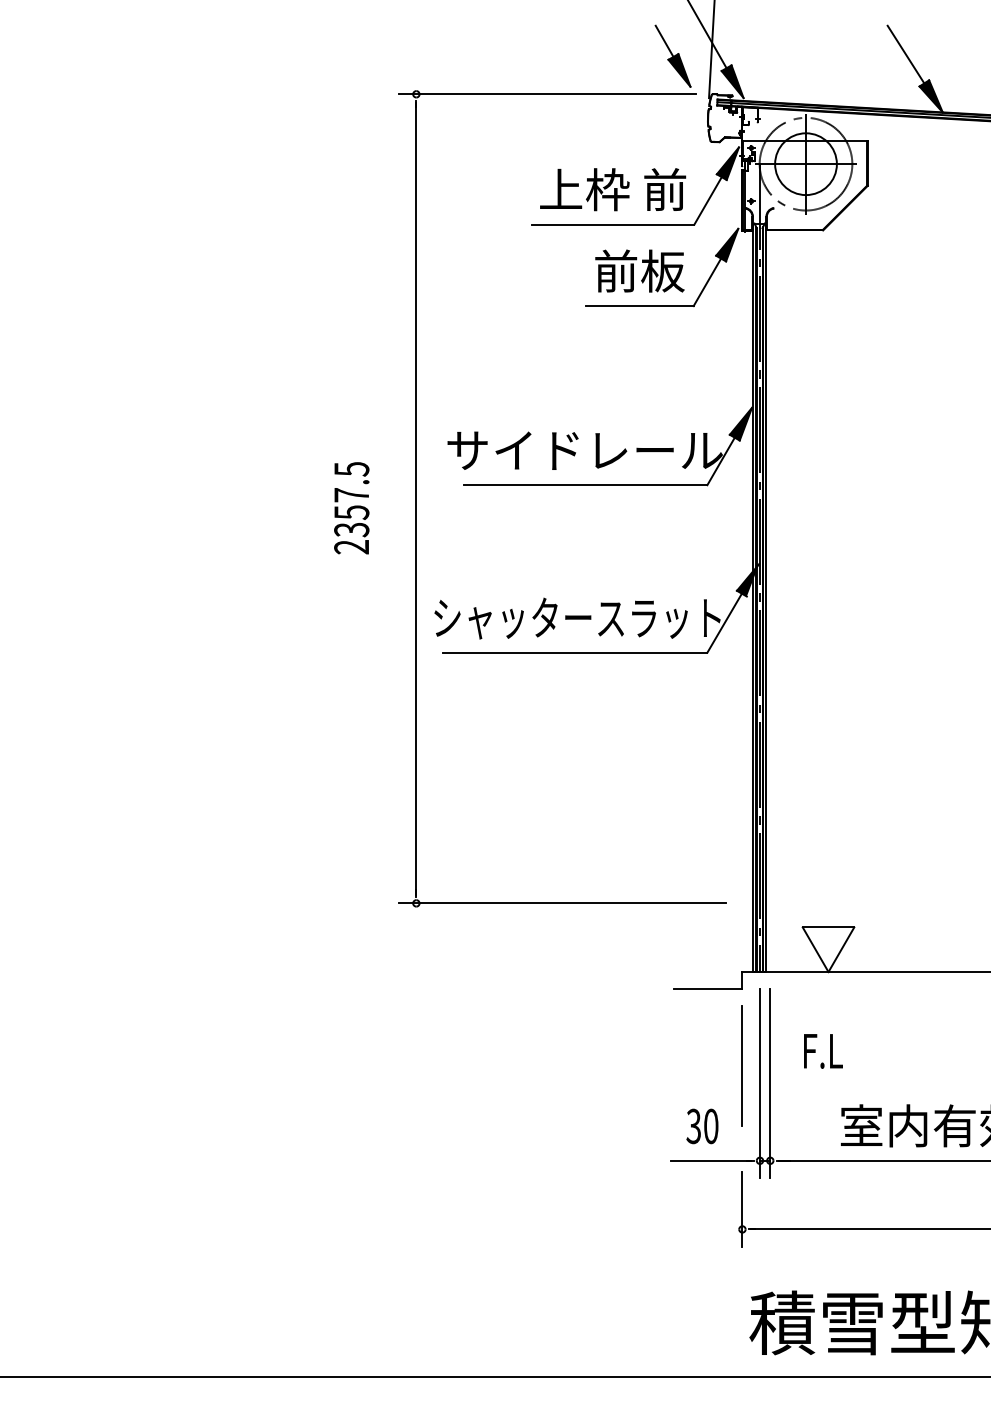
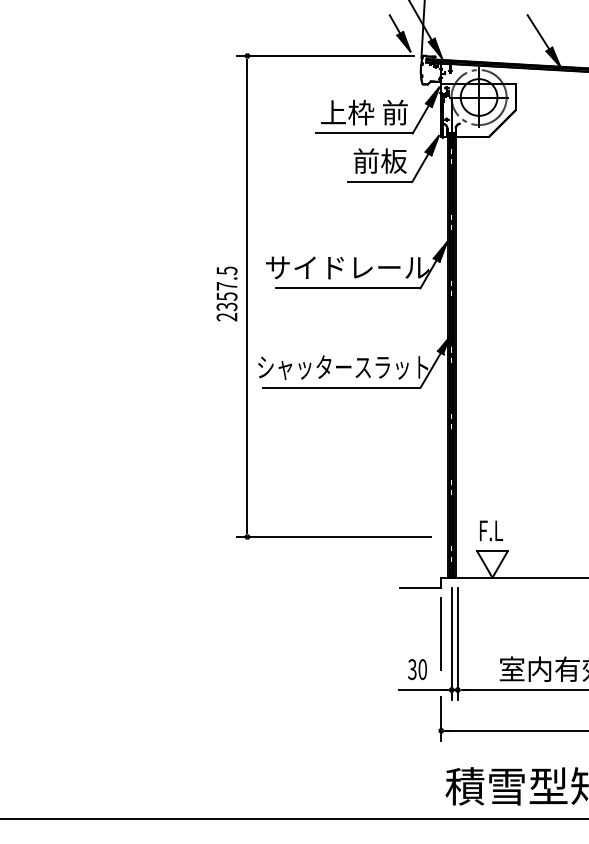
text: (350, 507) -> (226, 293), moved
text: (823, 1050) -> (491, 530), moved

